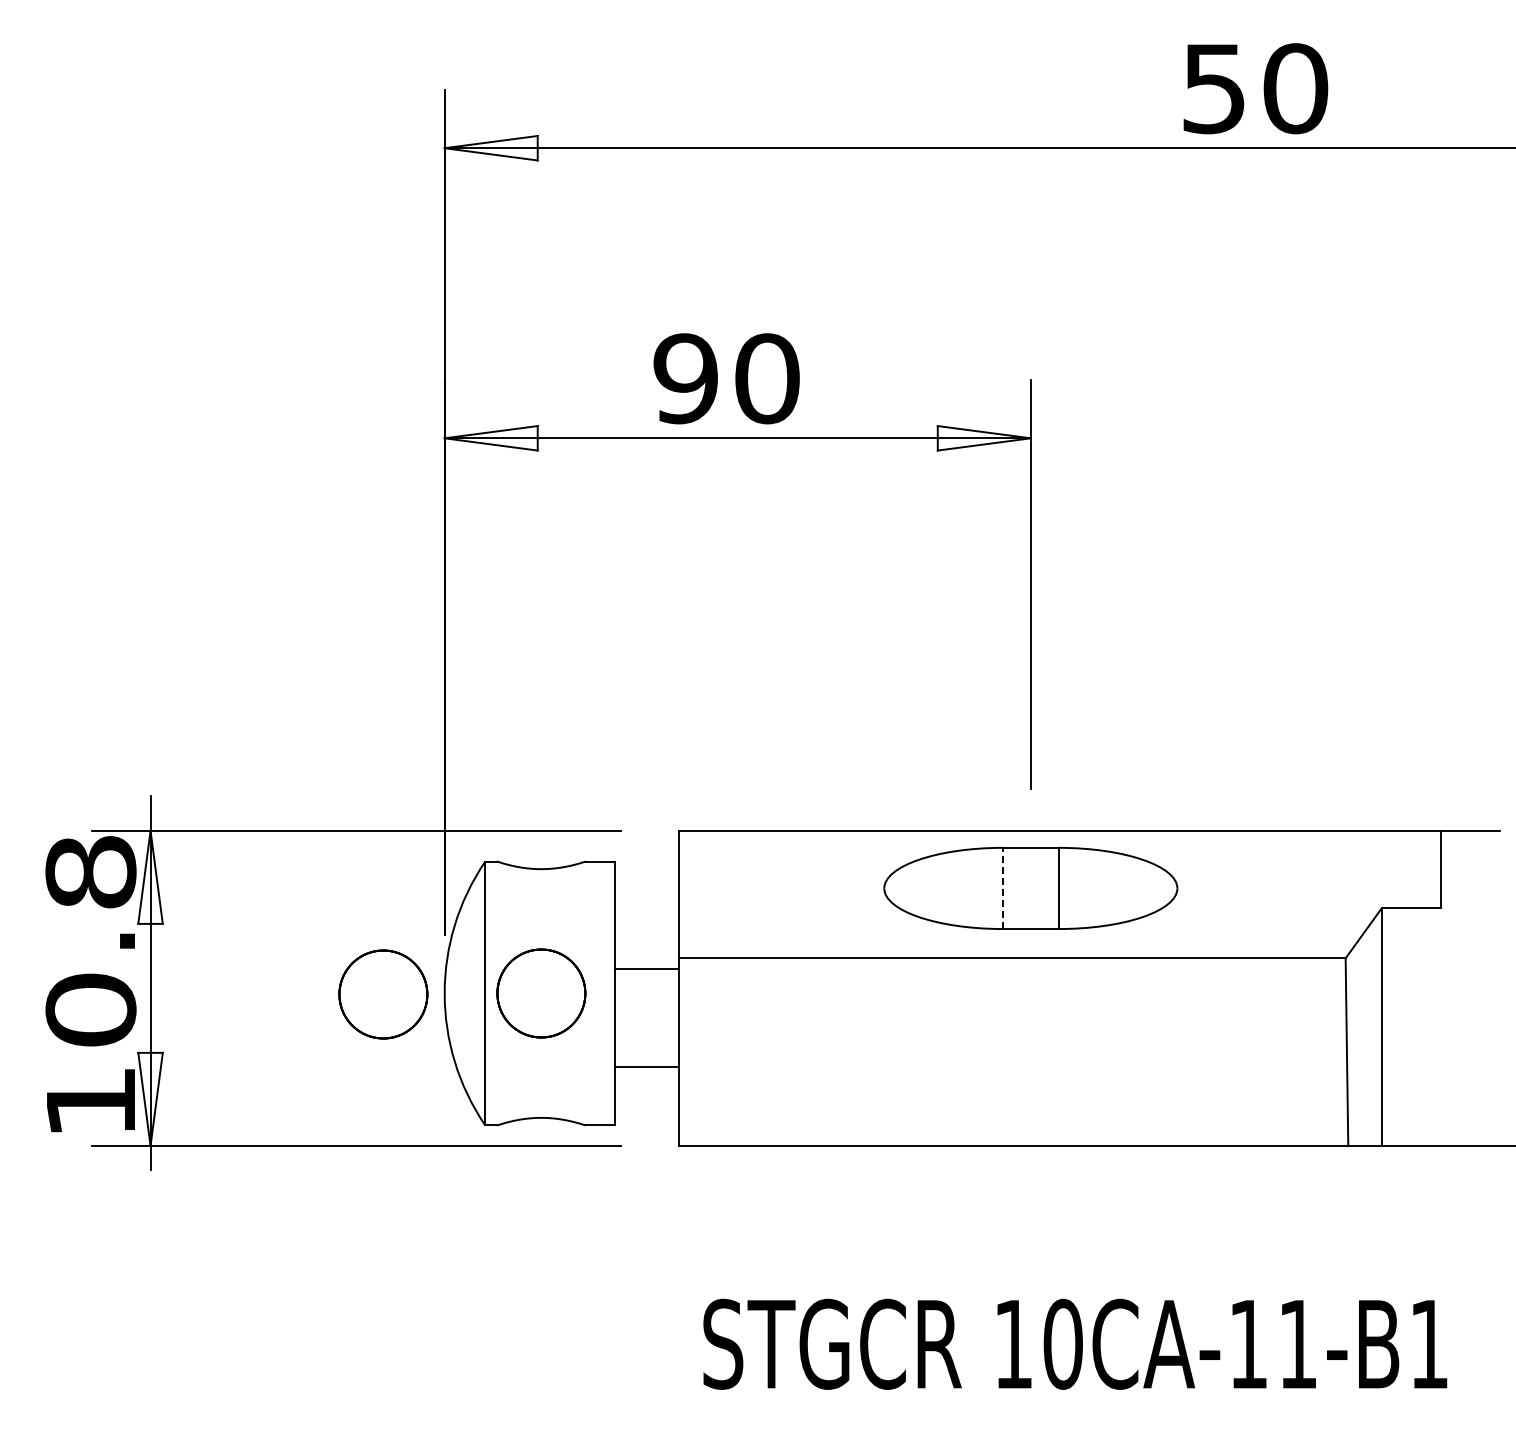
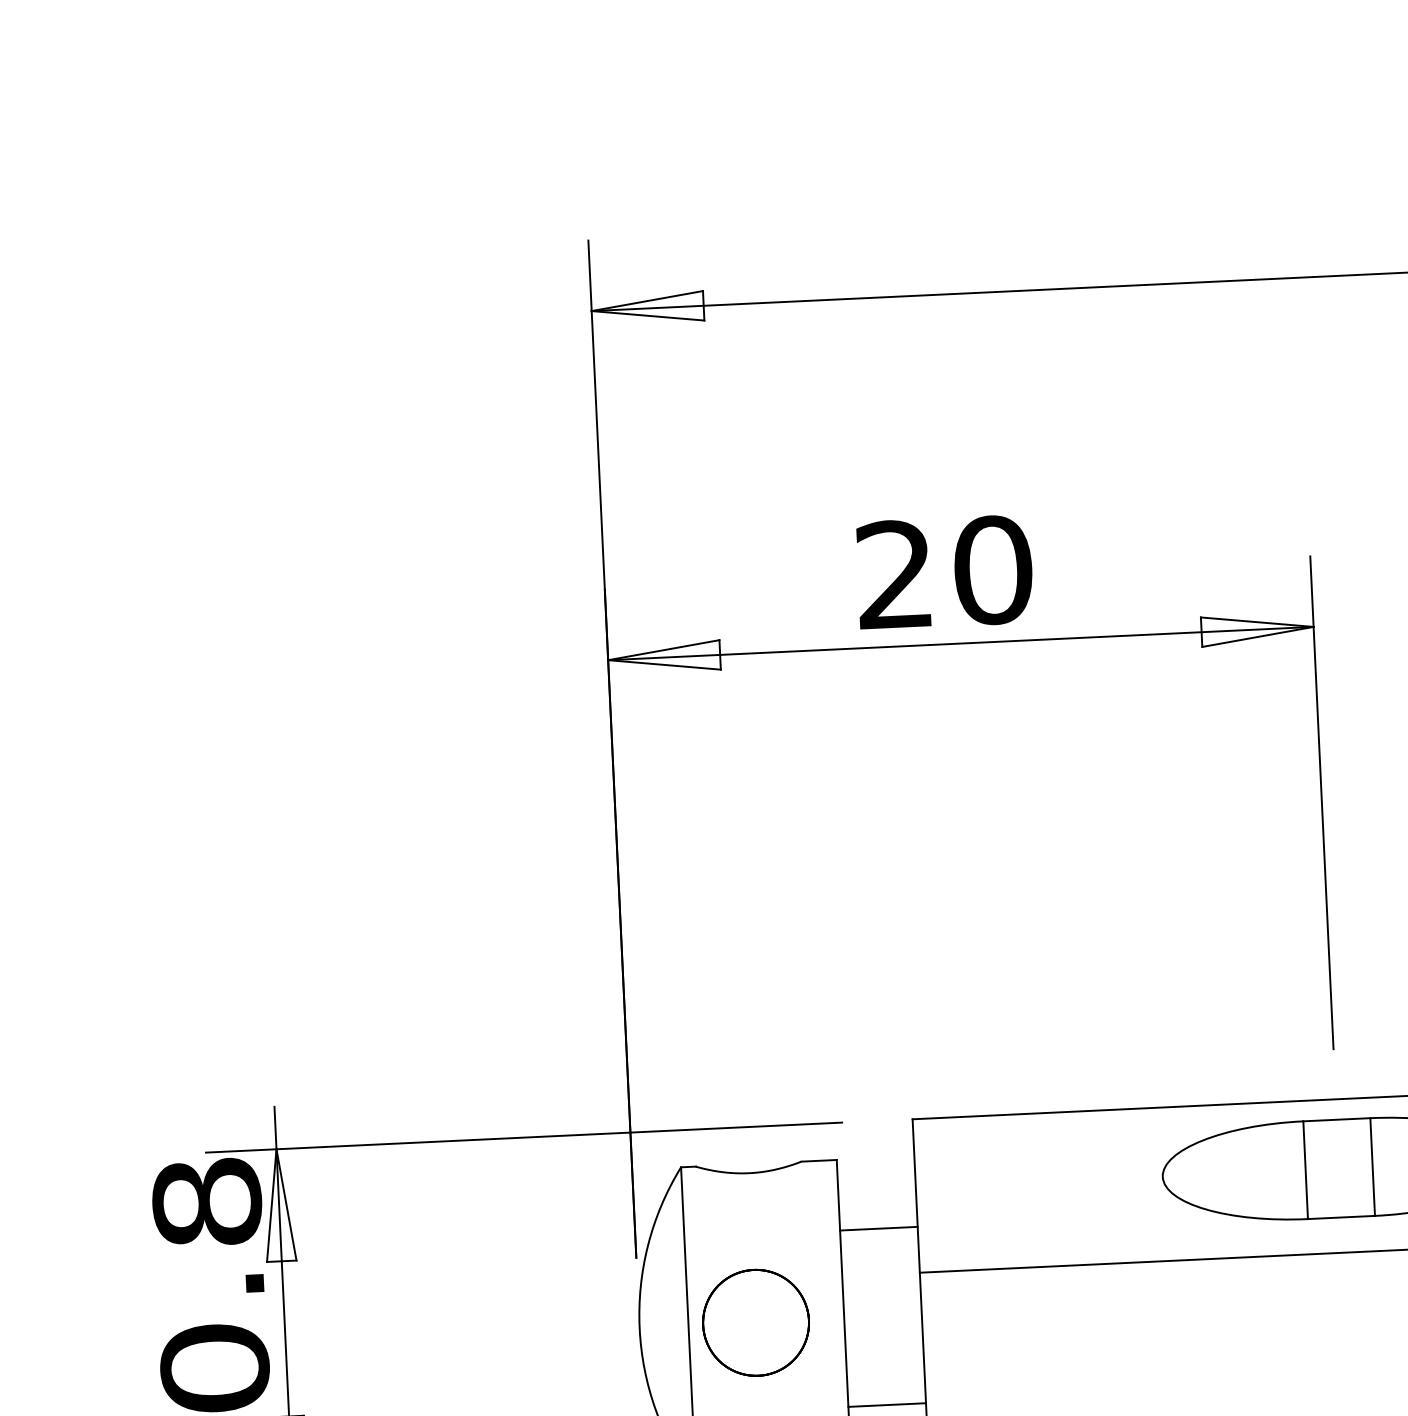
text: (685, 378) -> (894, 574), 90 -> 20
line: (1003, 888) -> (1306, 1170), dashed -> solid
line: (646, 969) -> (878, 1229), moved
part: (383, 994) -> (566, 1333), removed

